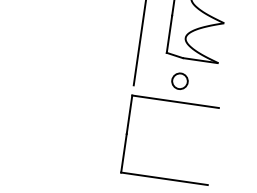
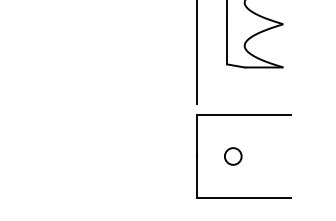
circle: (180, 81) -> (233, 156), moved

